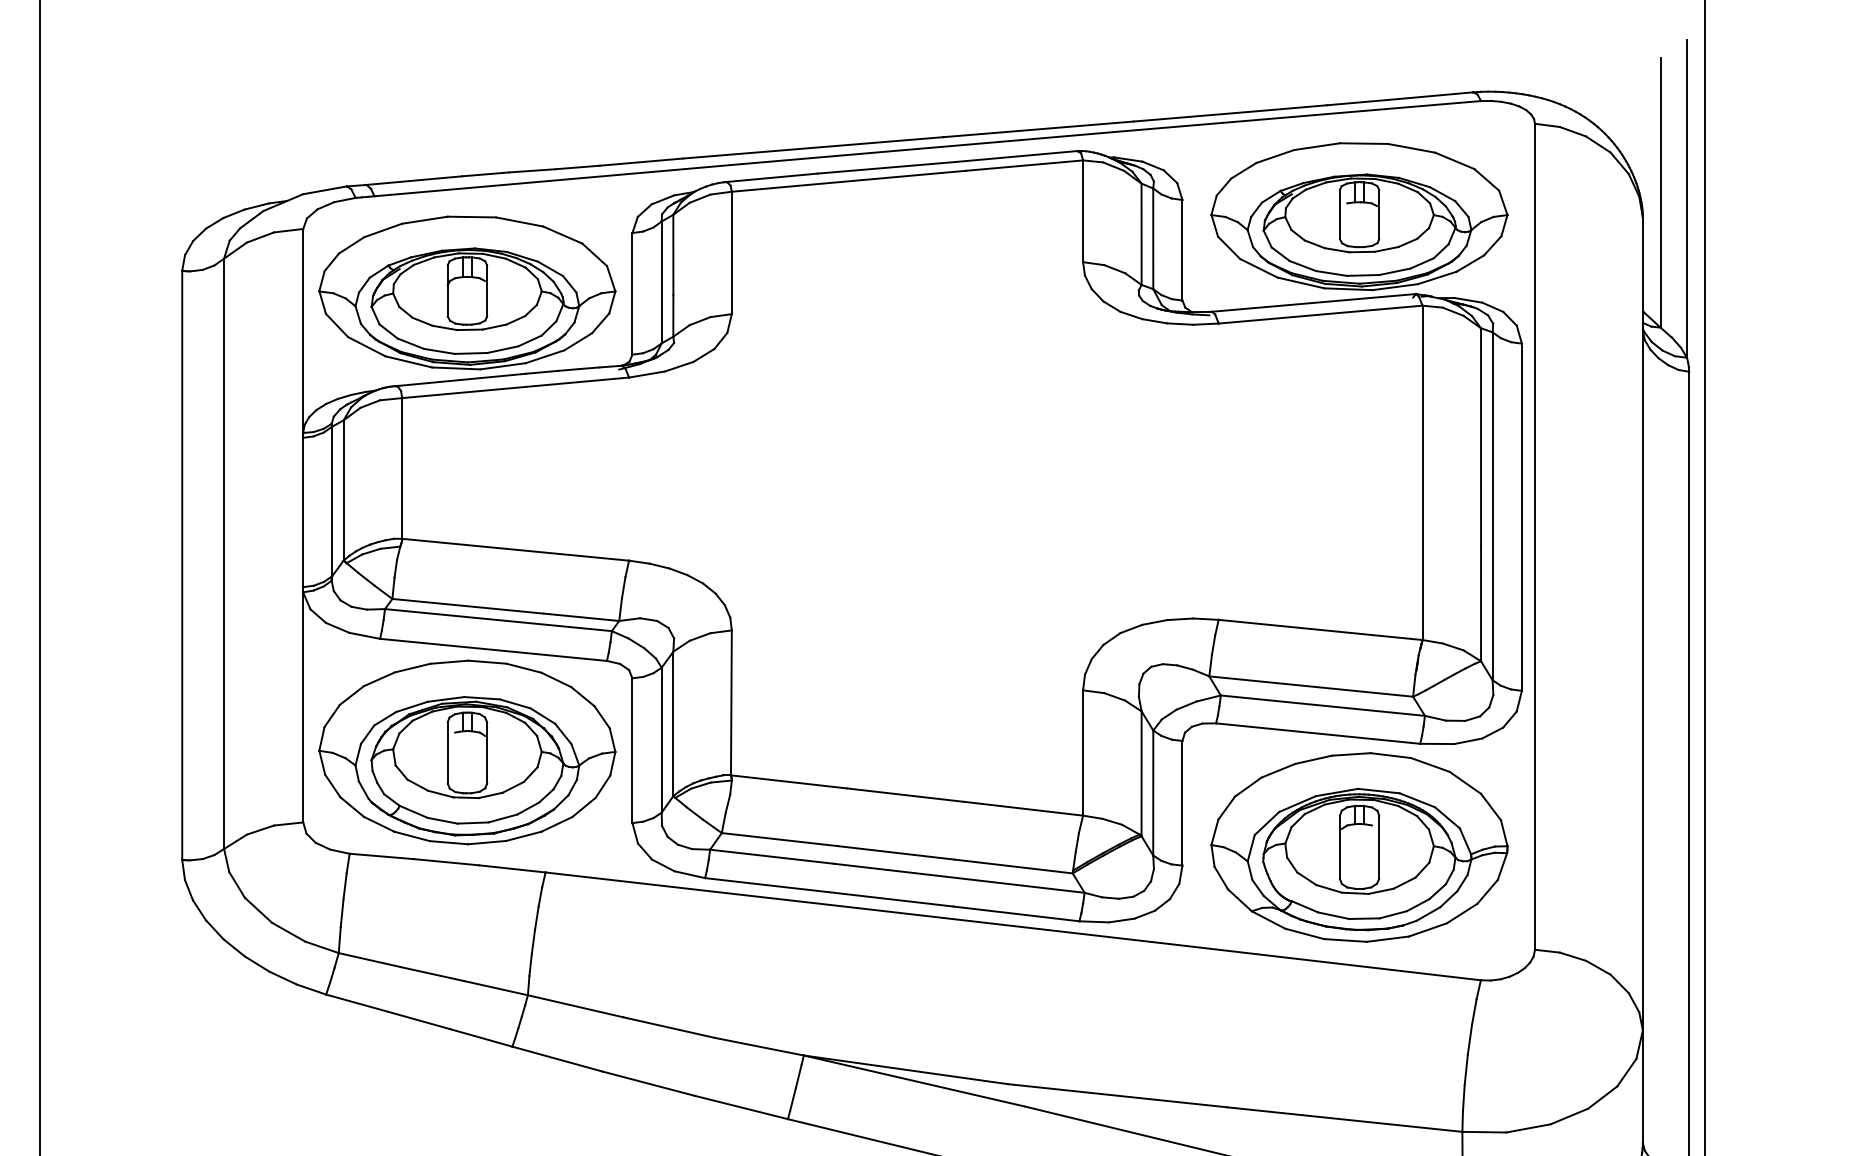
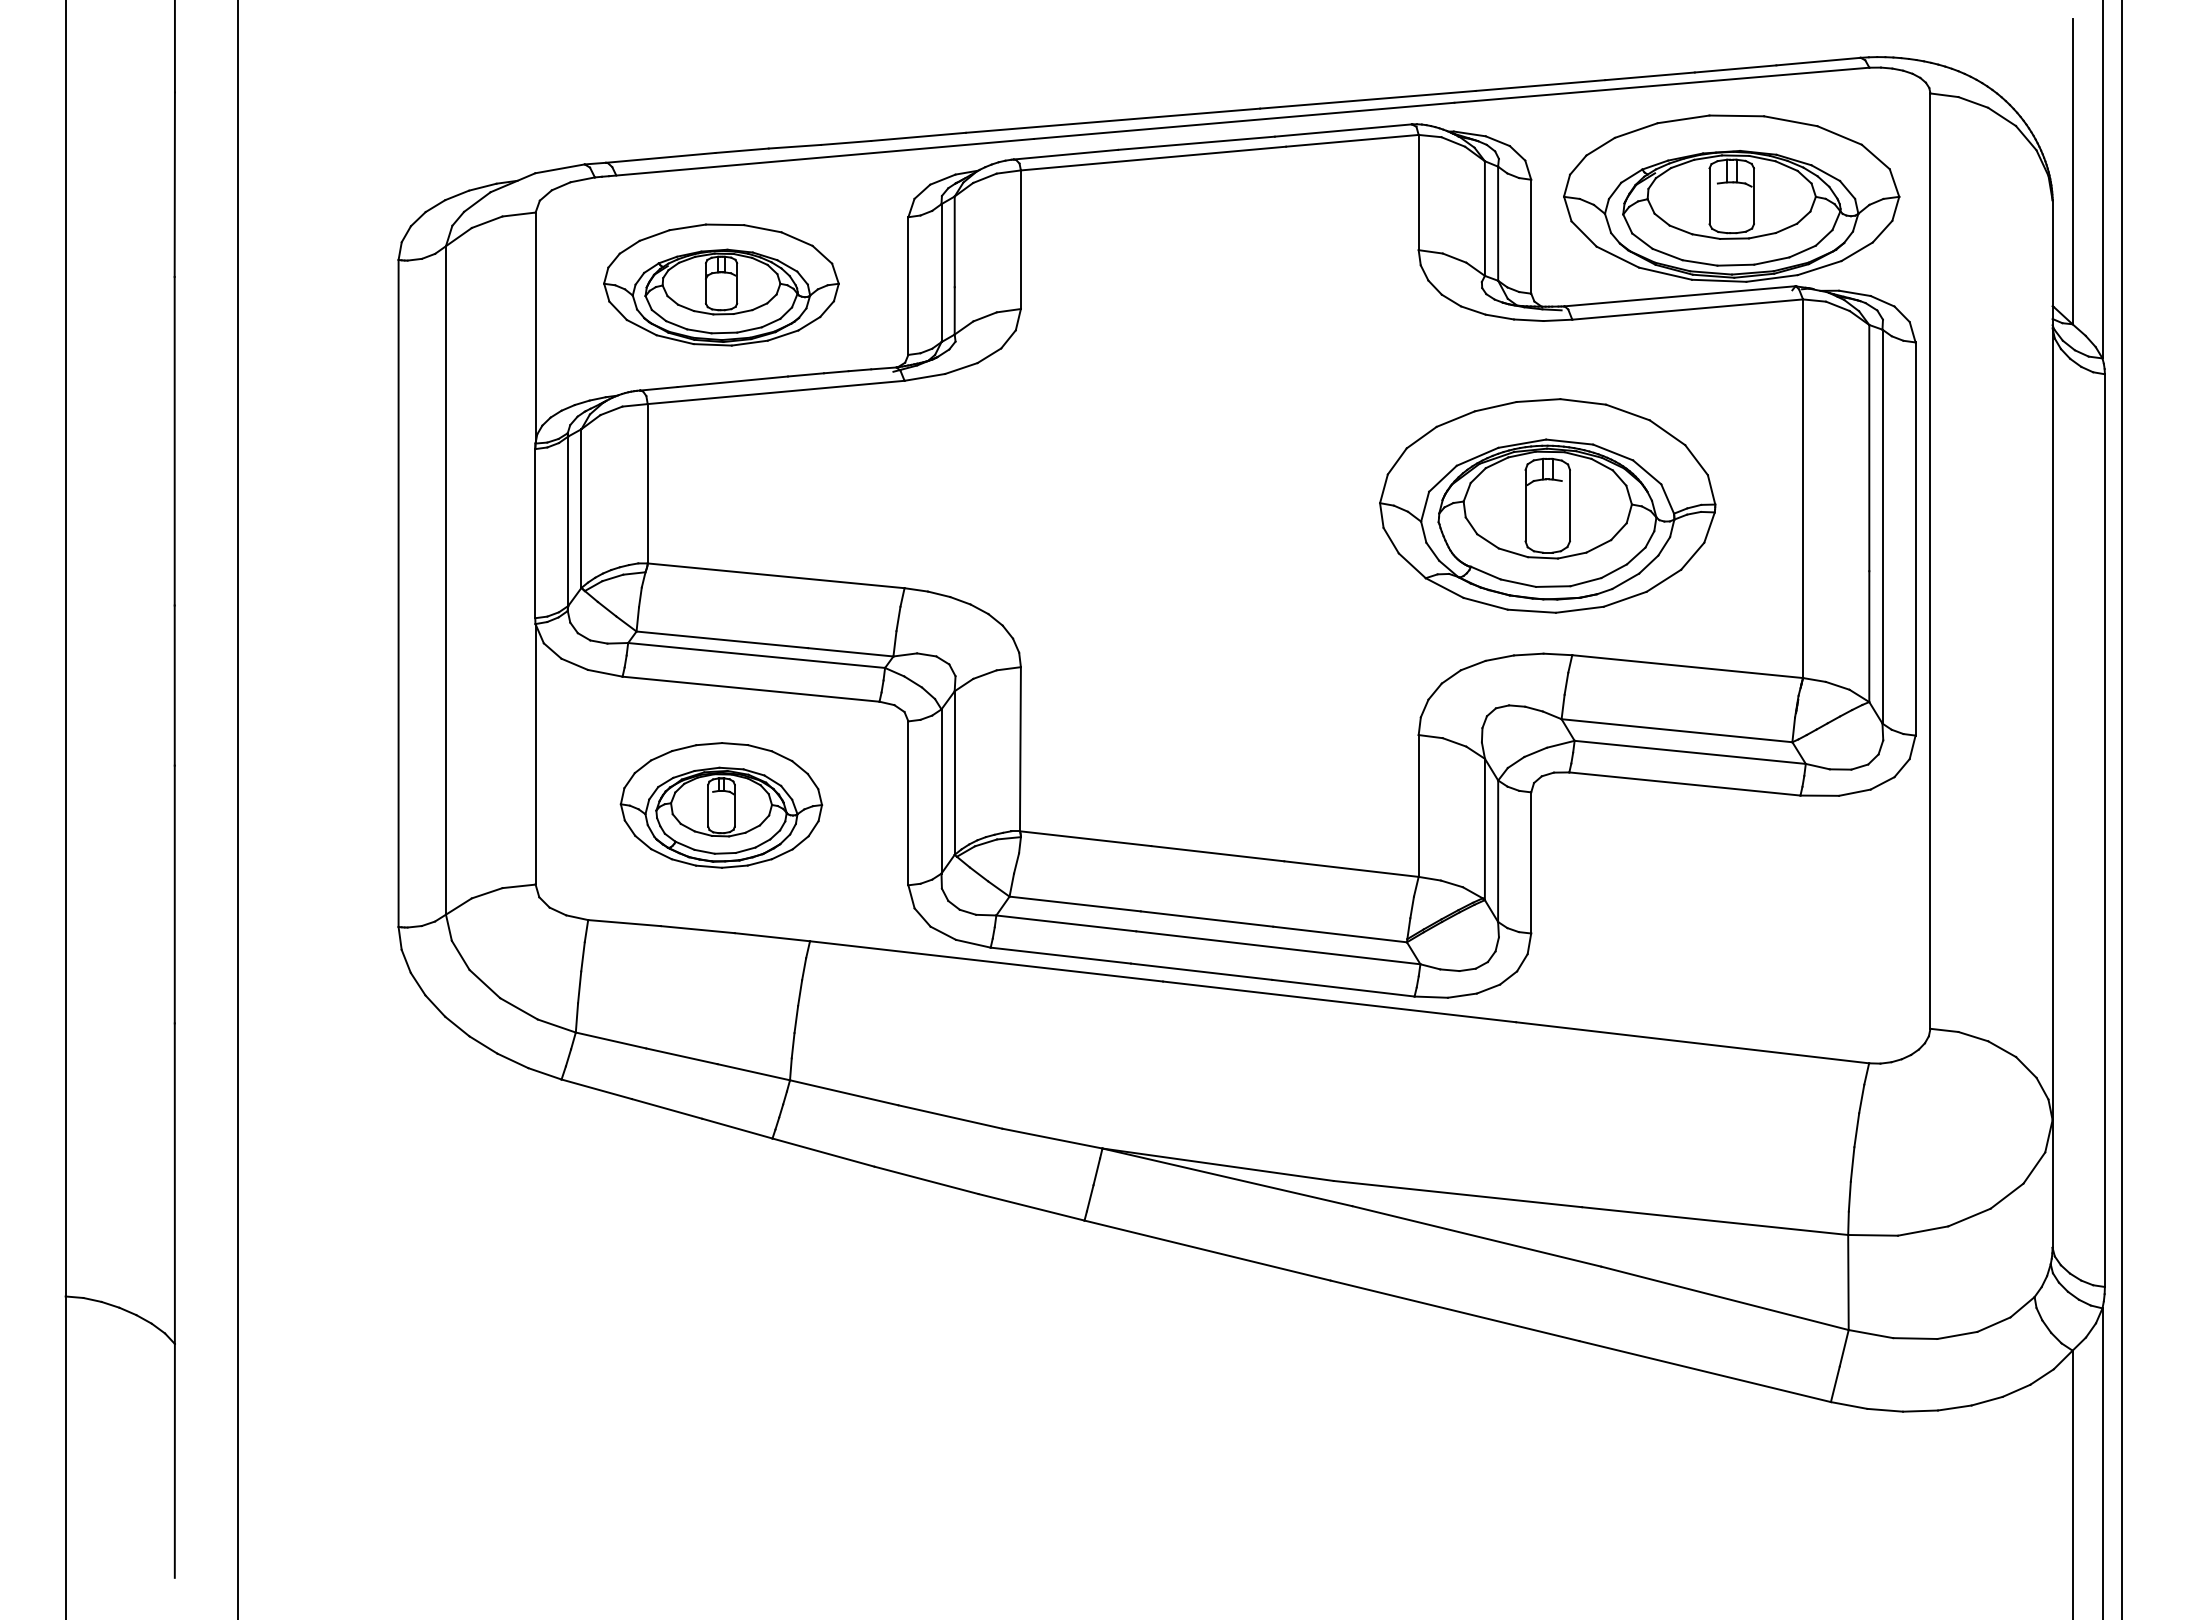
part: (467, 292) -> (721, 284), size x0.7
part: (467, 752) -> (721, 805), size x0.6
part: (1359, 847) -> (1547, 505), moved

